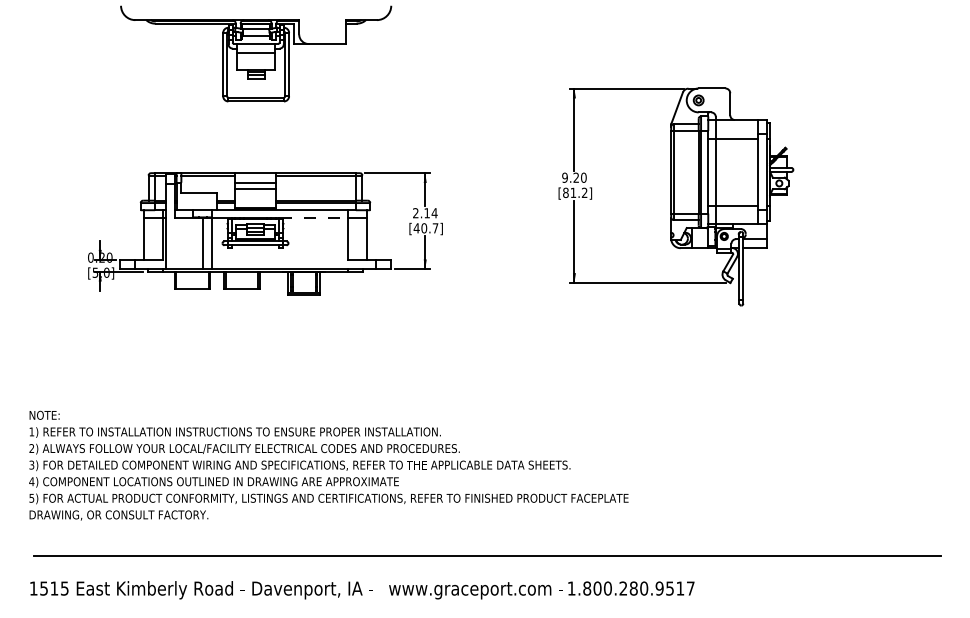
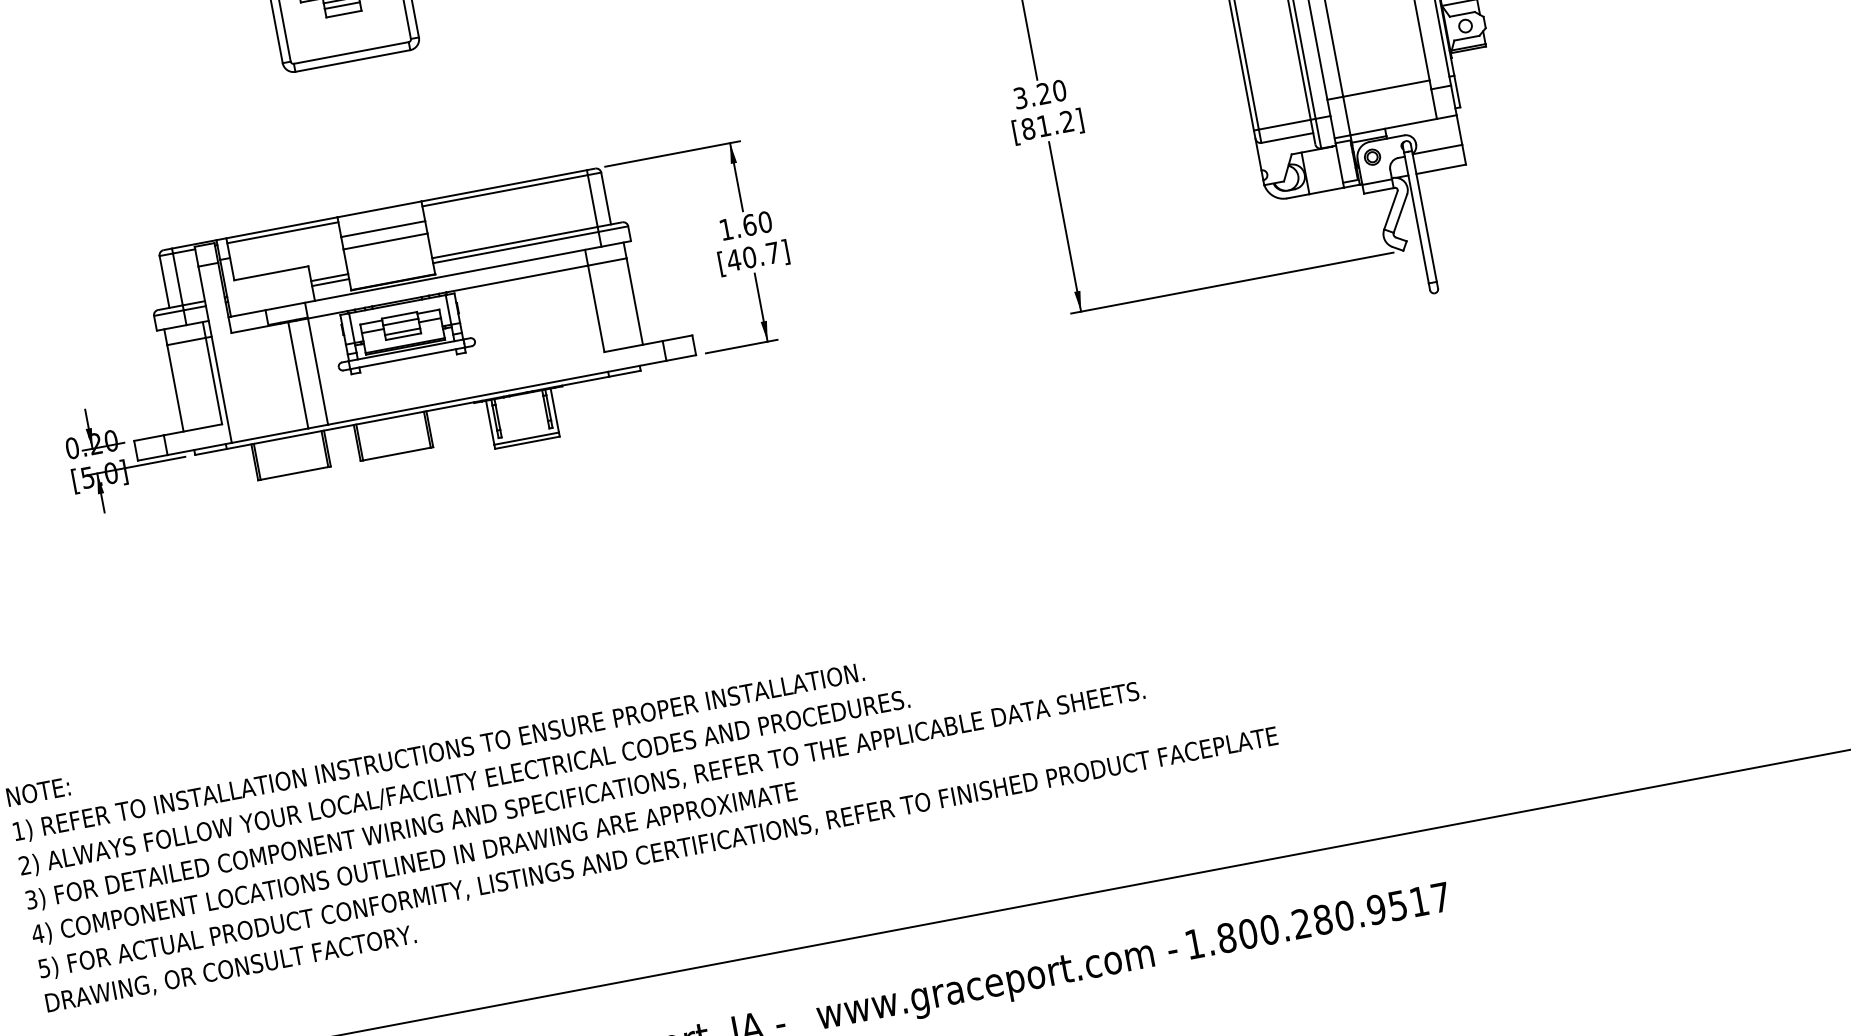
text: (564, 177) -> (1019, 97), 9.20 -> 3.20
text: (425, 213) -> (746, 226), 2.14 -> 1.60
line: (314, 217) -> (518, 277), dashed -> solid

